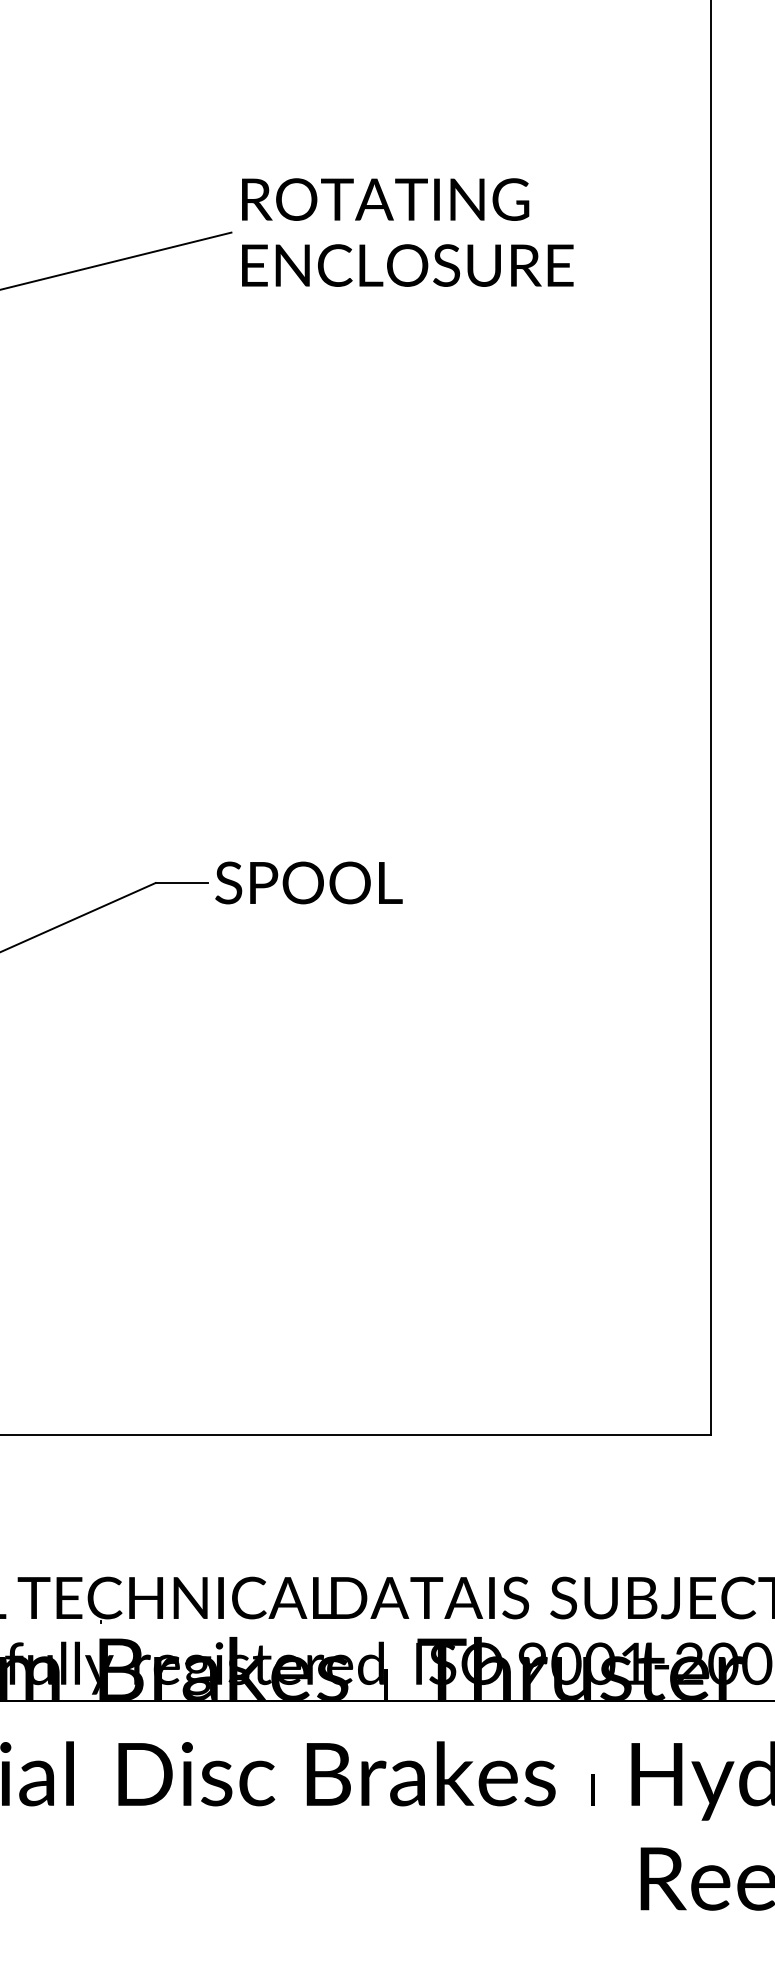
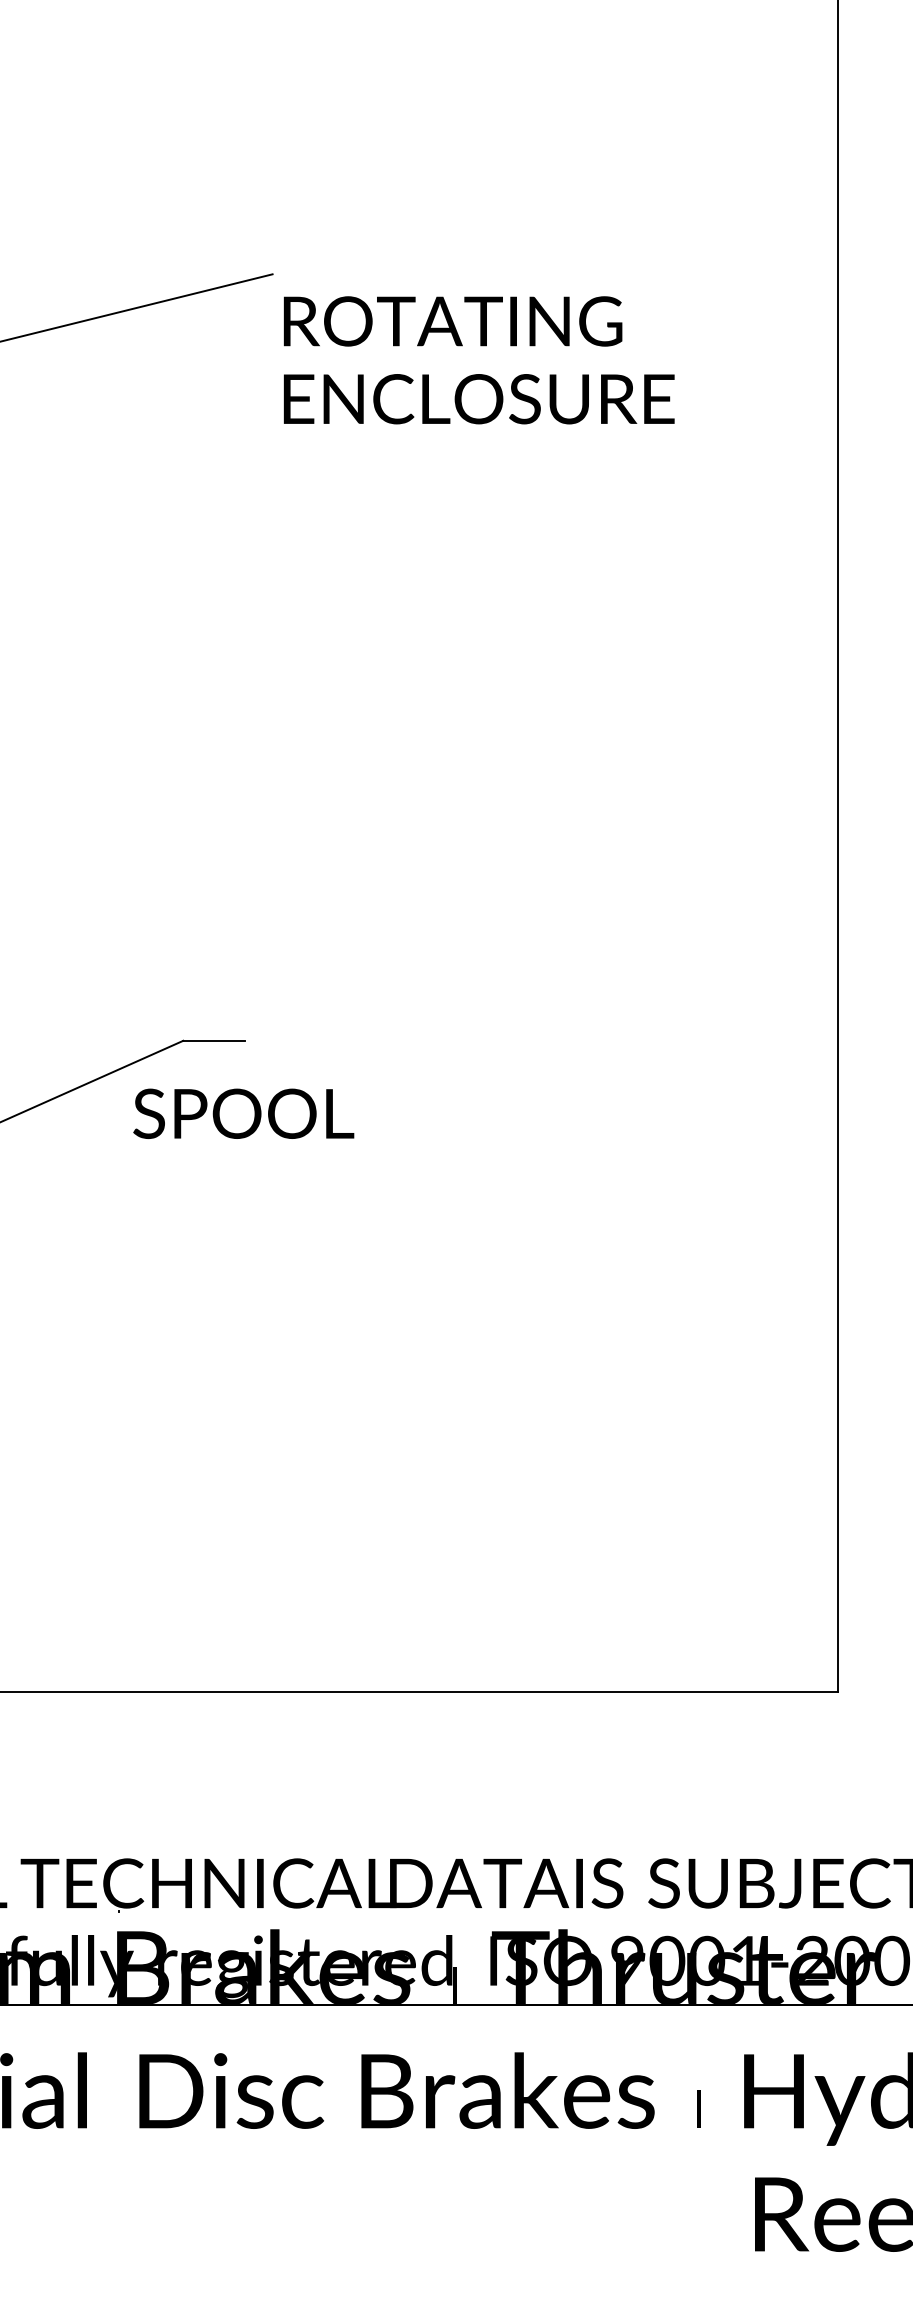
text: (407, 232) -> (478, 360), moved
text: (308, 882) -> (243, 1113), moved

